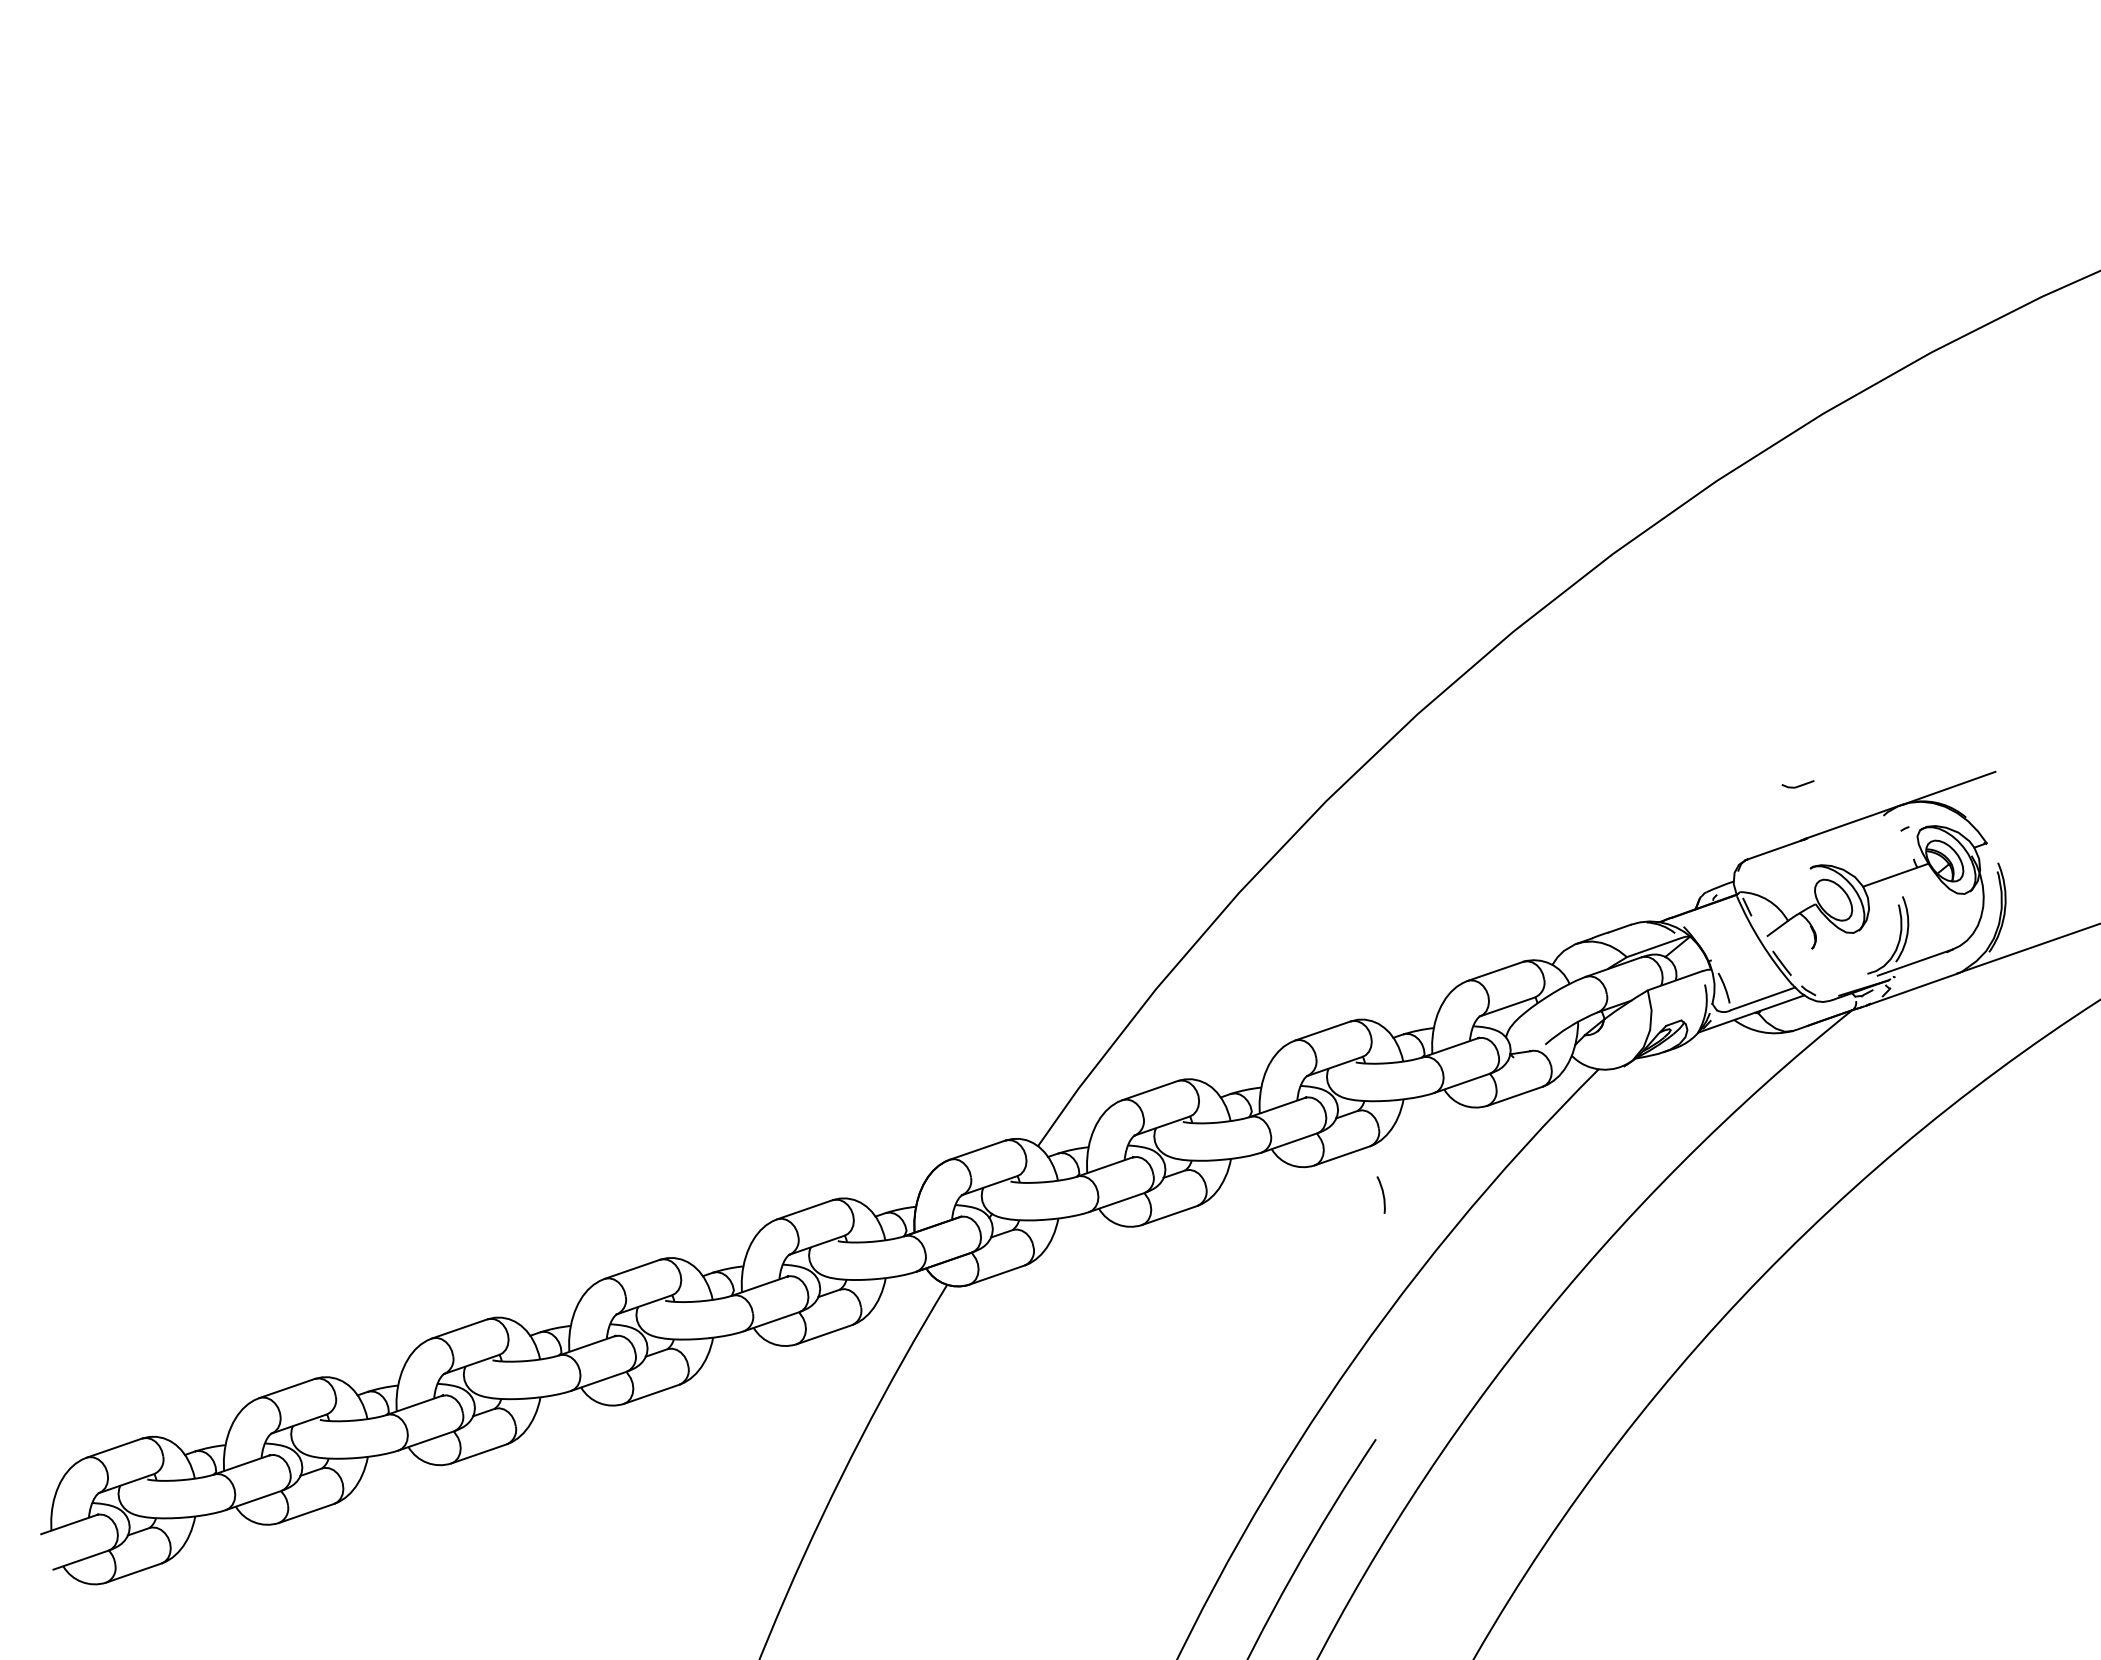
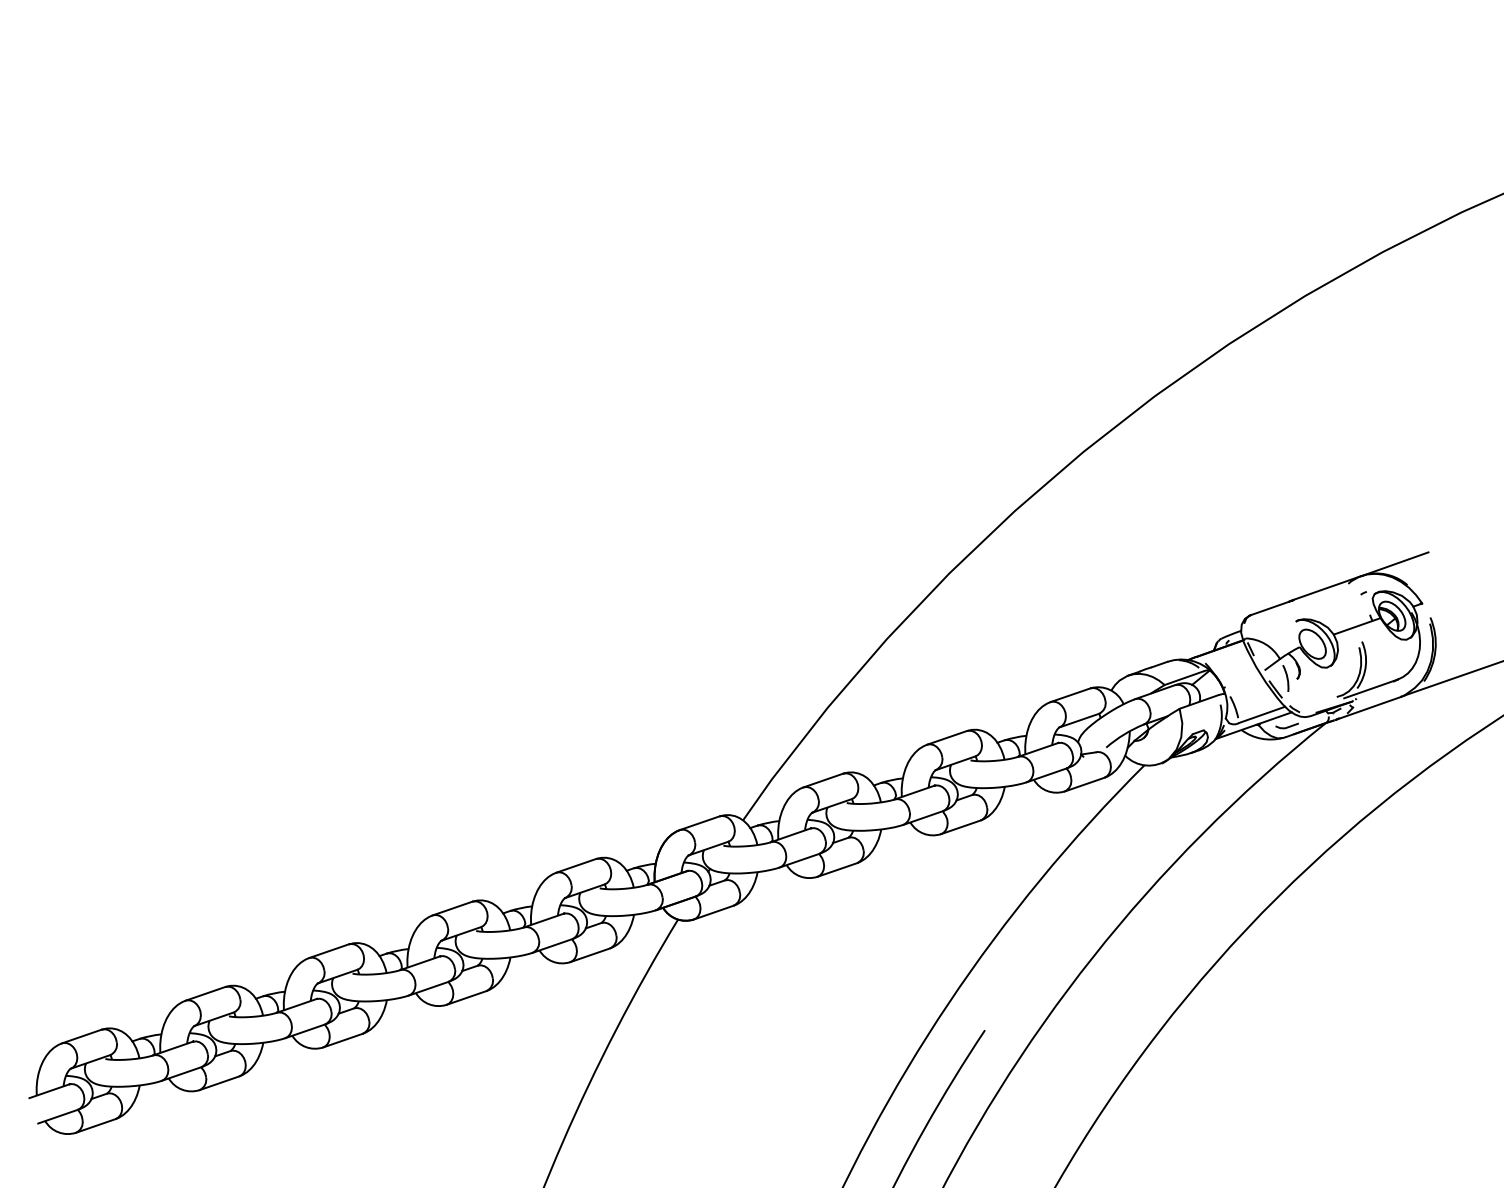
curve: (1797, 785) -> (1286, 726), moved
arc: (1382, 1194) -> (1286, 678), moved

